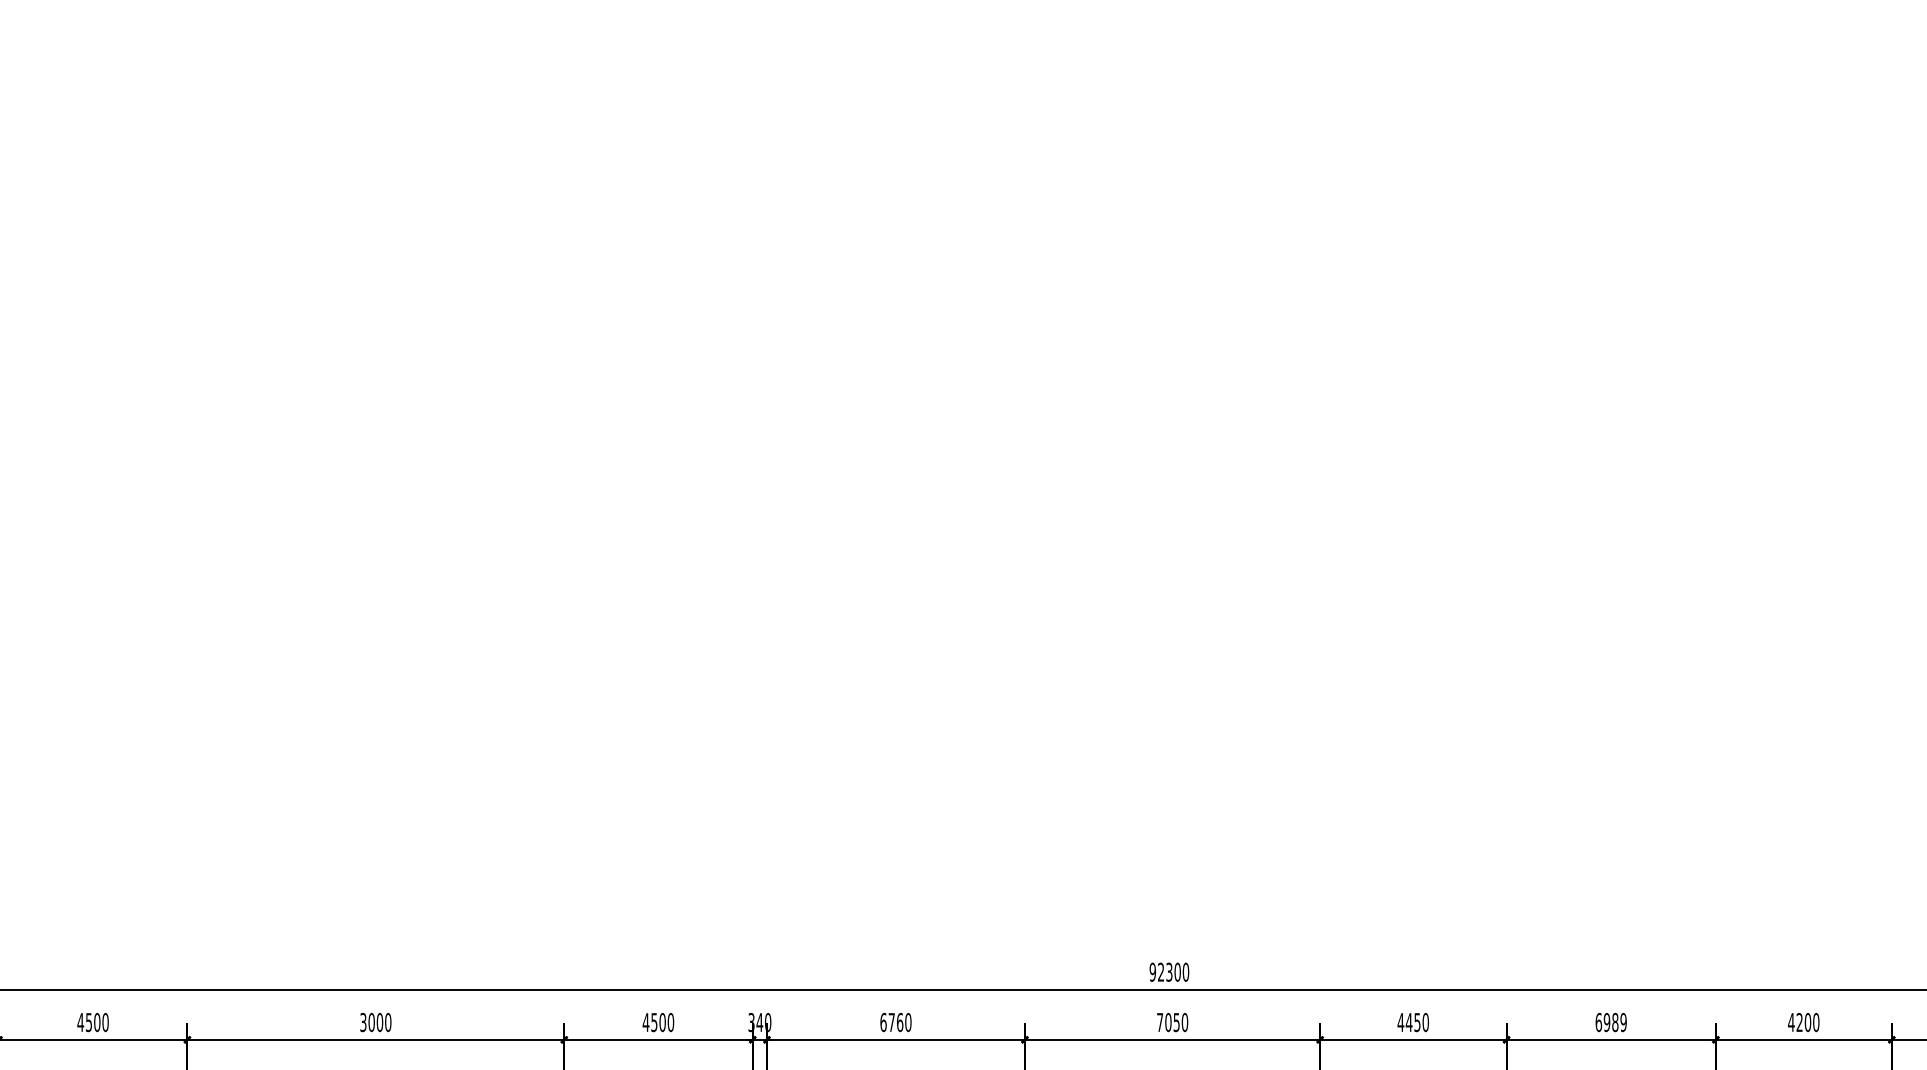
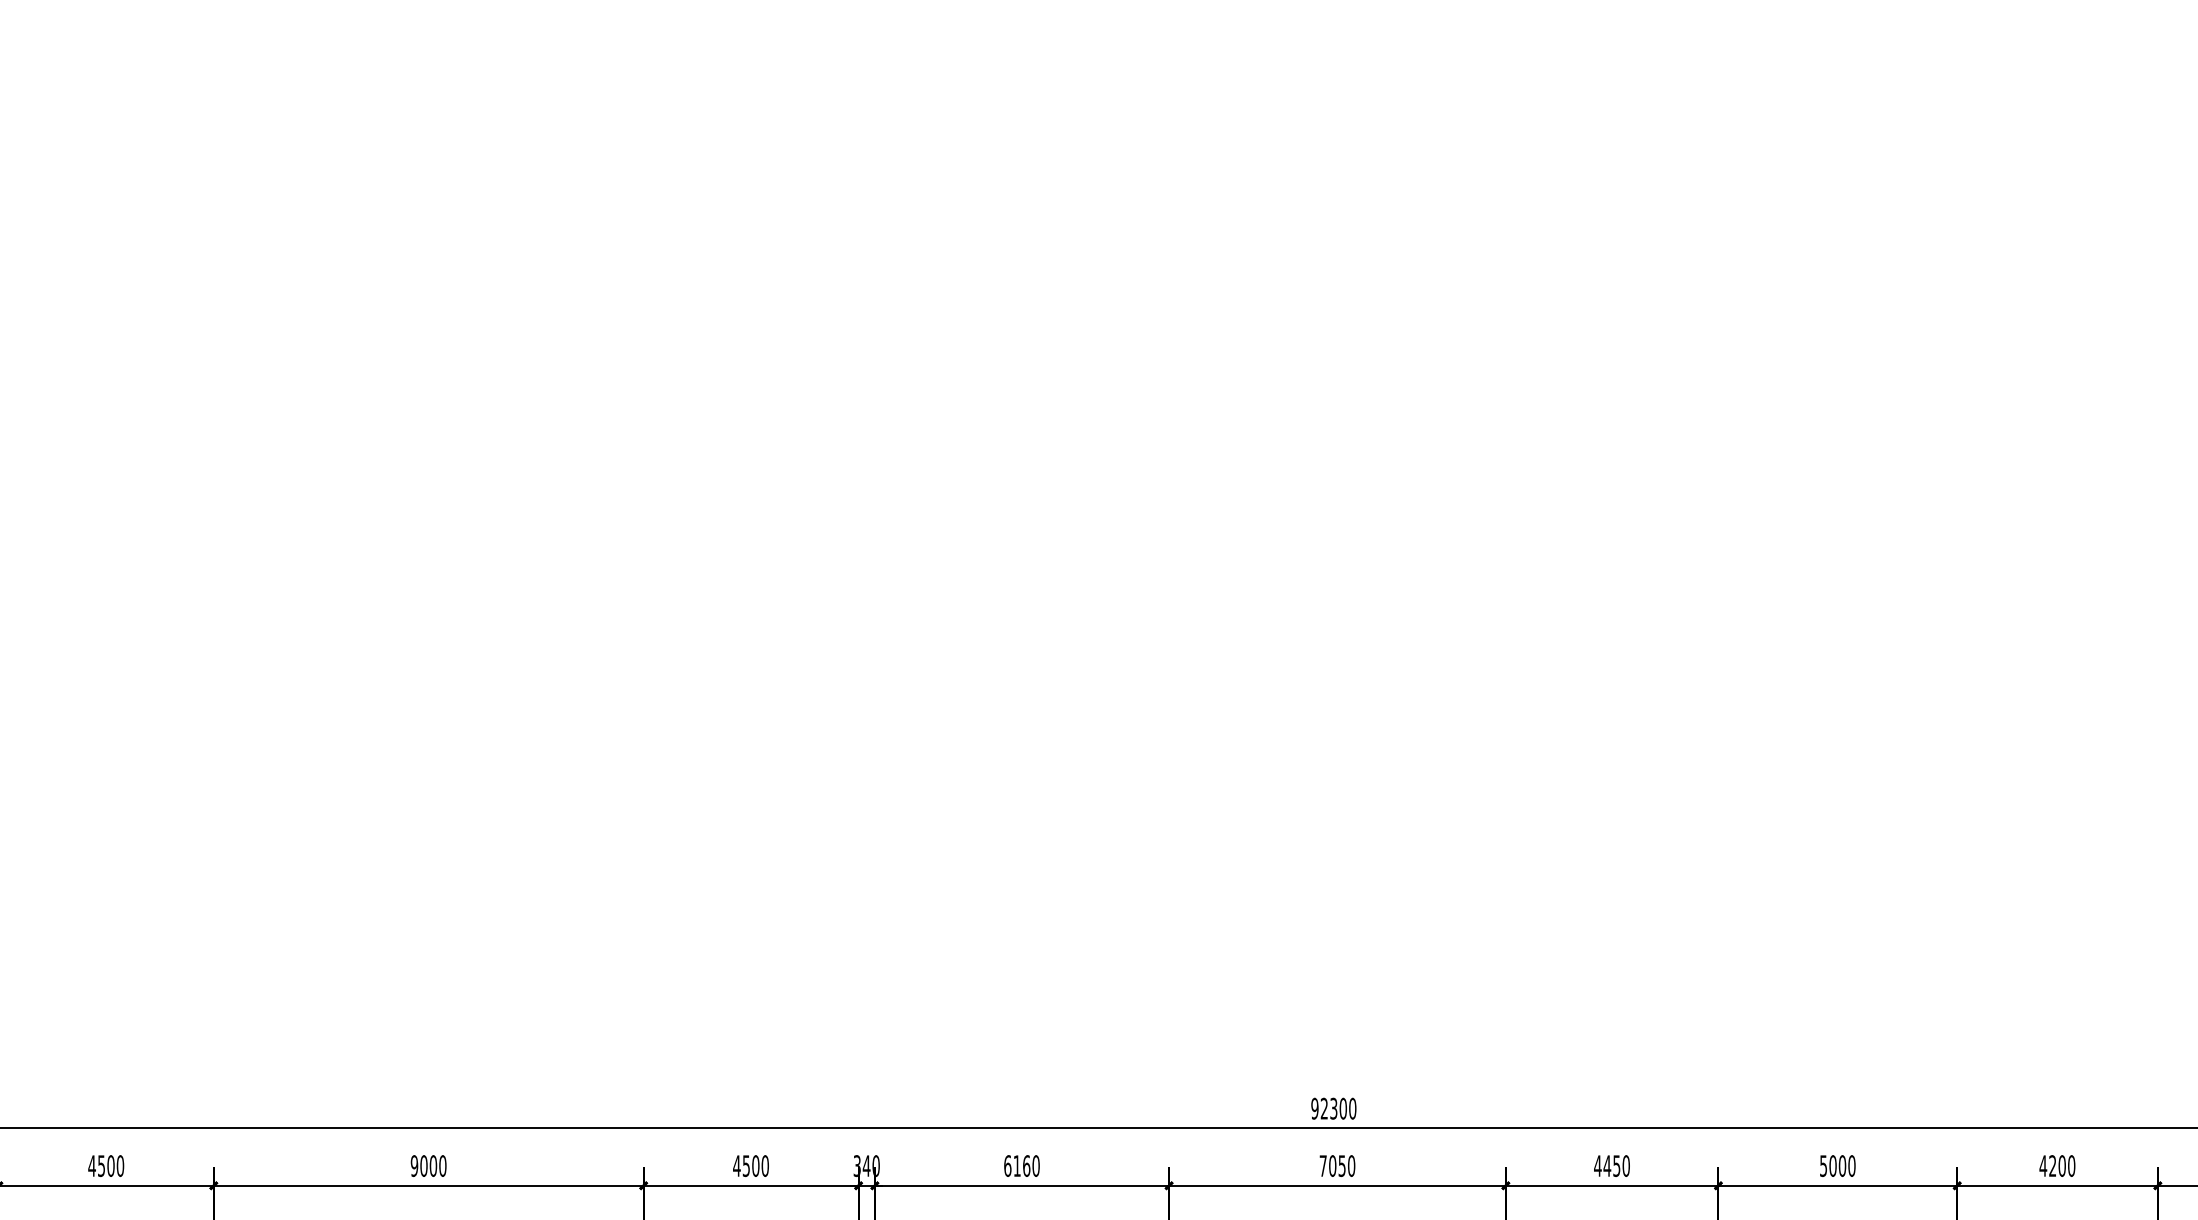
text: (363, 1022) -> (414, 1166), 3000 -> 9000
text: (891, 1022) -> (1016, 1166), 6760 -> 6160
text: (1610, 1022) -> (1836, 1166), 6989 -> 5000

